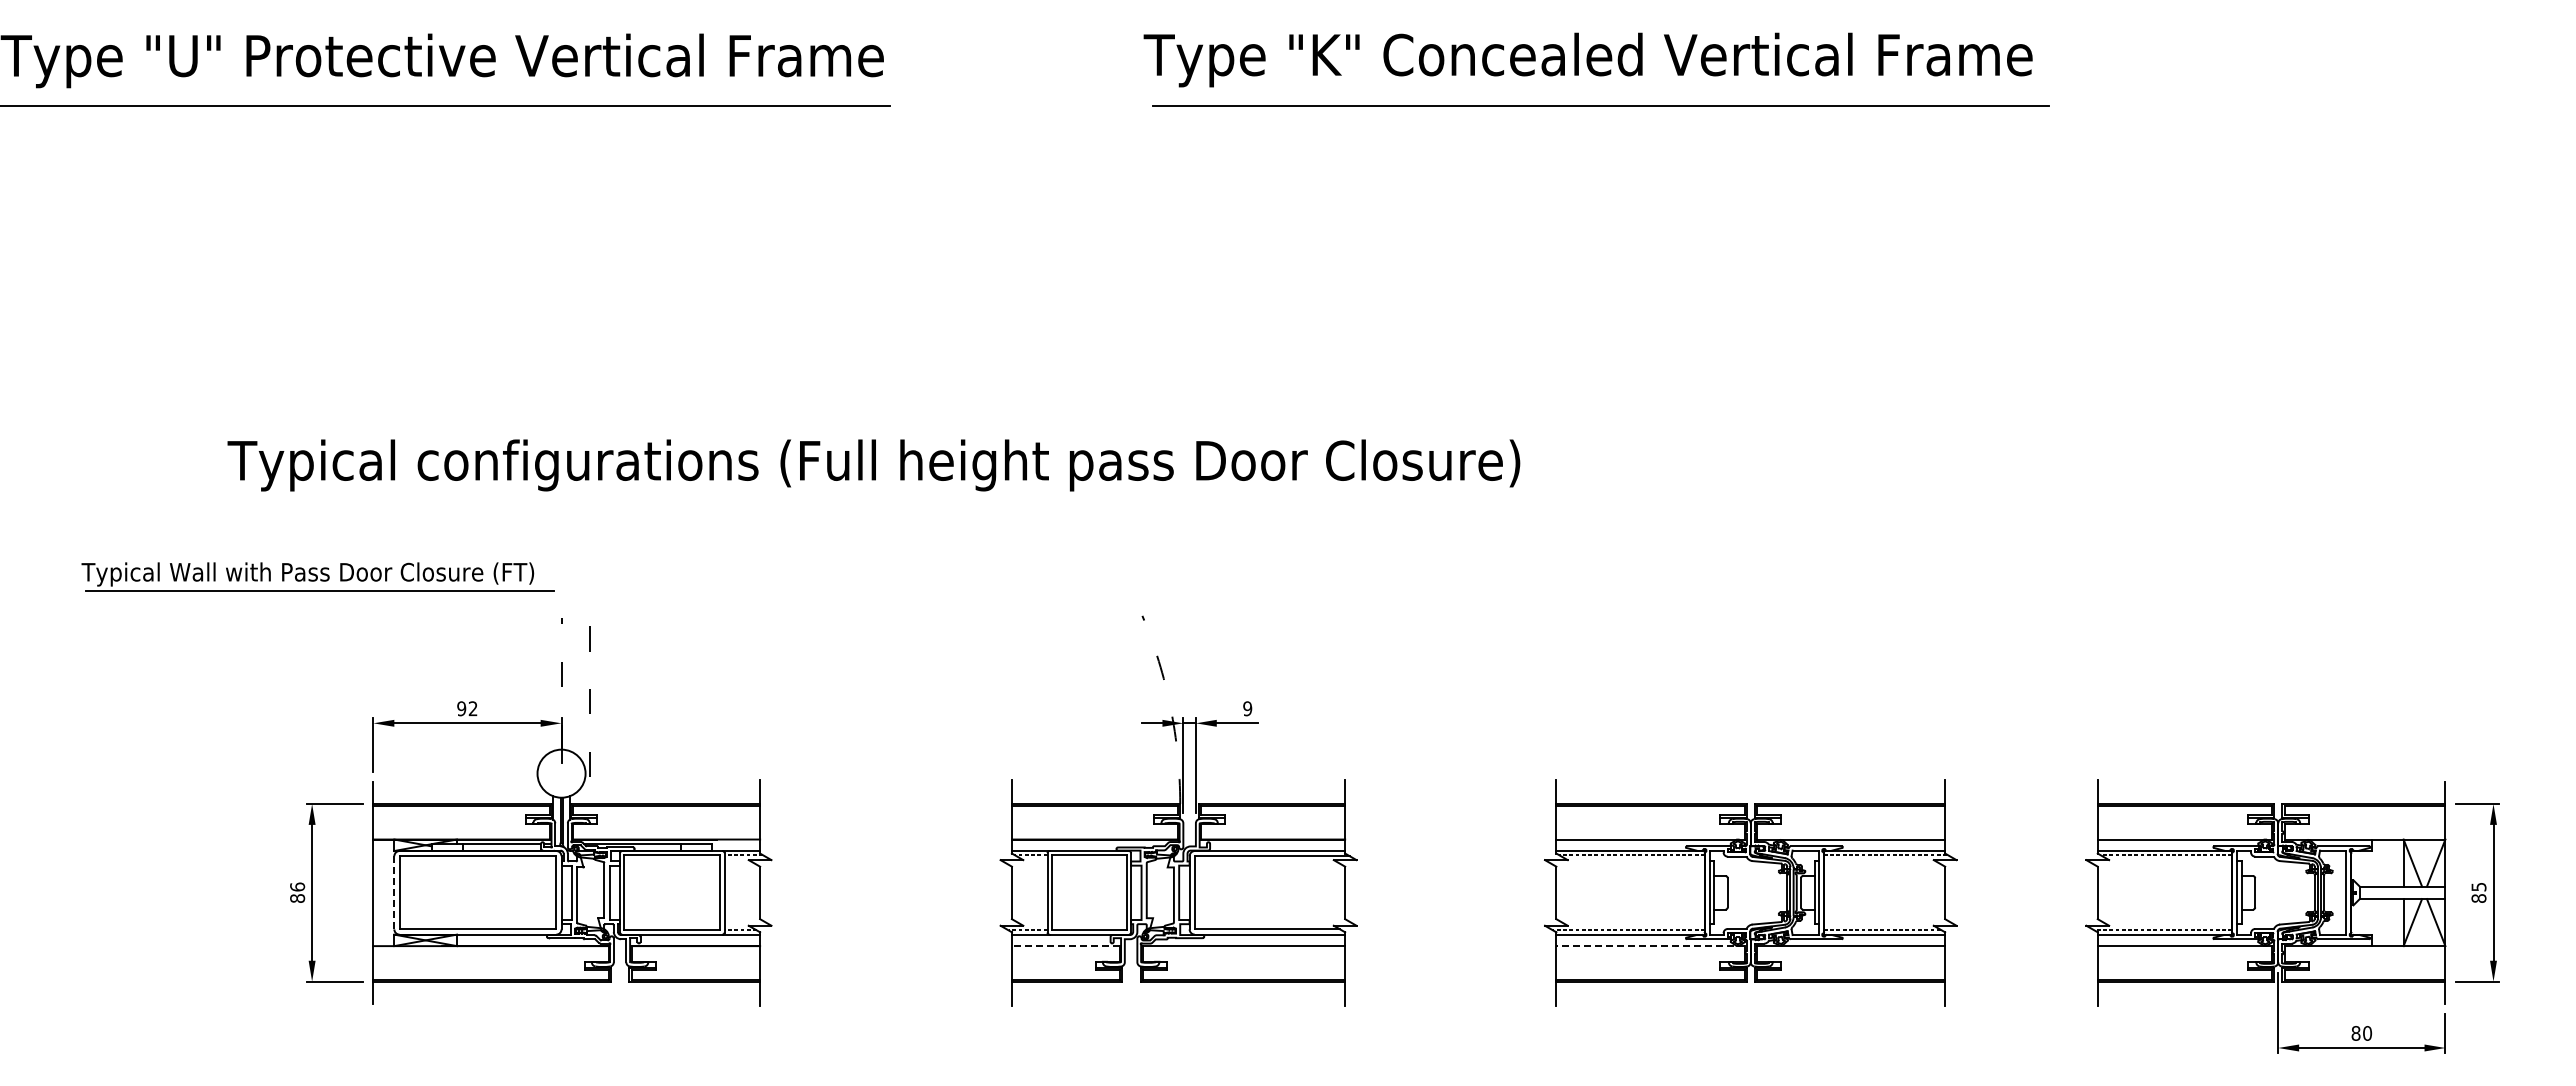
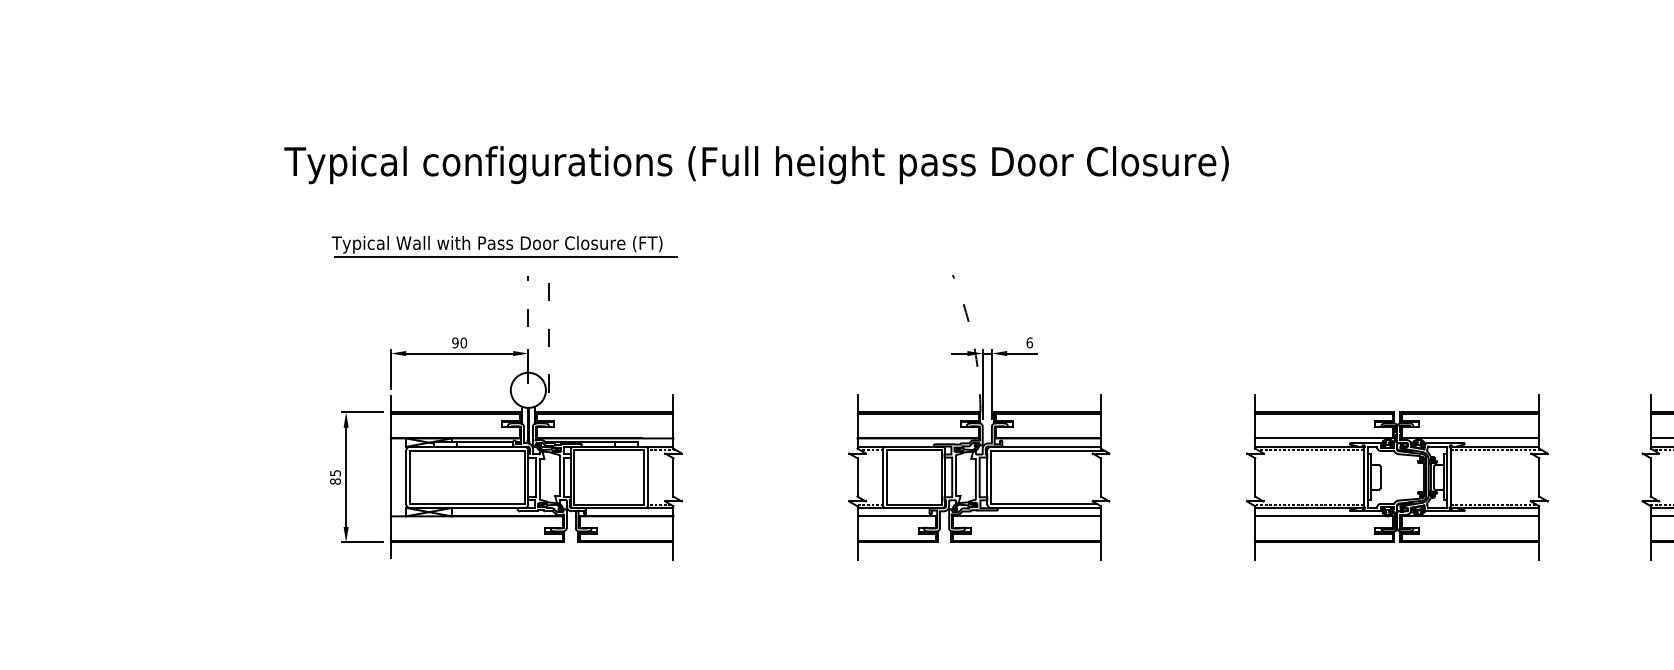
part: (317, 576) -> (504, 246), moved
text: (472, 708) -> (463, 342), 92 -> 90
text: (1247, 708) -> (1029, 342), 9 -> 6
text: (297, 886) -> (335, 472), 86 -> 85
line: (394, 892) -> (406, 477), dashed -> solid
line: (1065, 946) -> (896, 516), dashed -> solid
line: (1649, 946) -> (1323, 516), dashed -> solid

